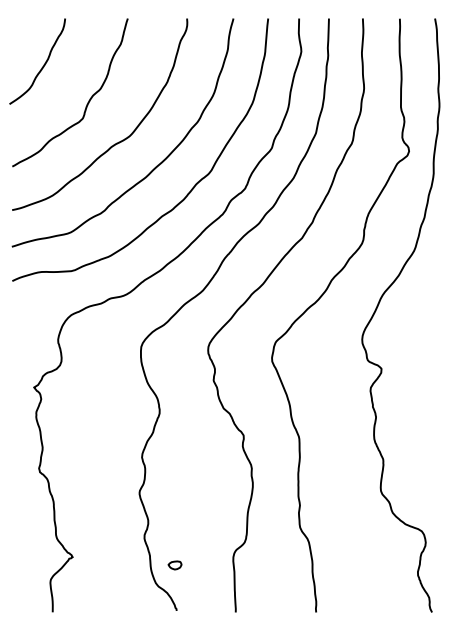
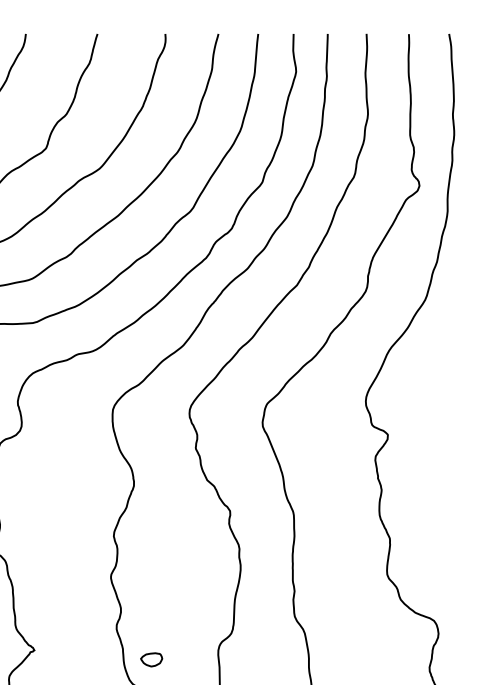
part: (174, 565) -> (150, 659), size x1.43

